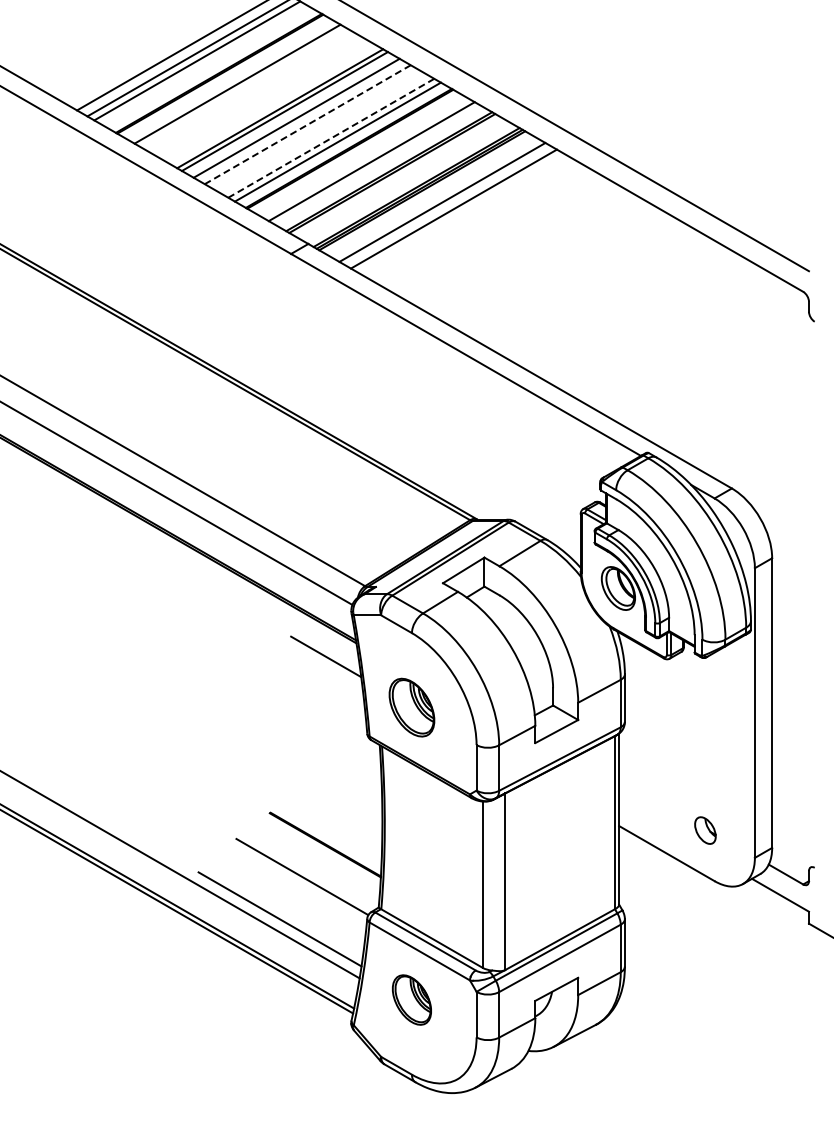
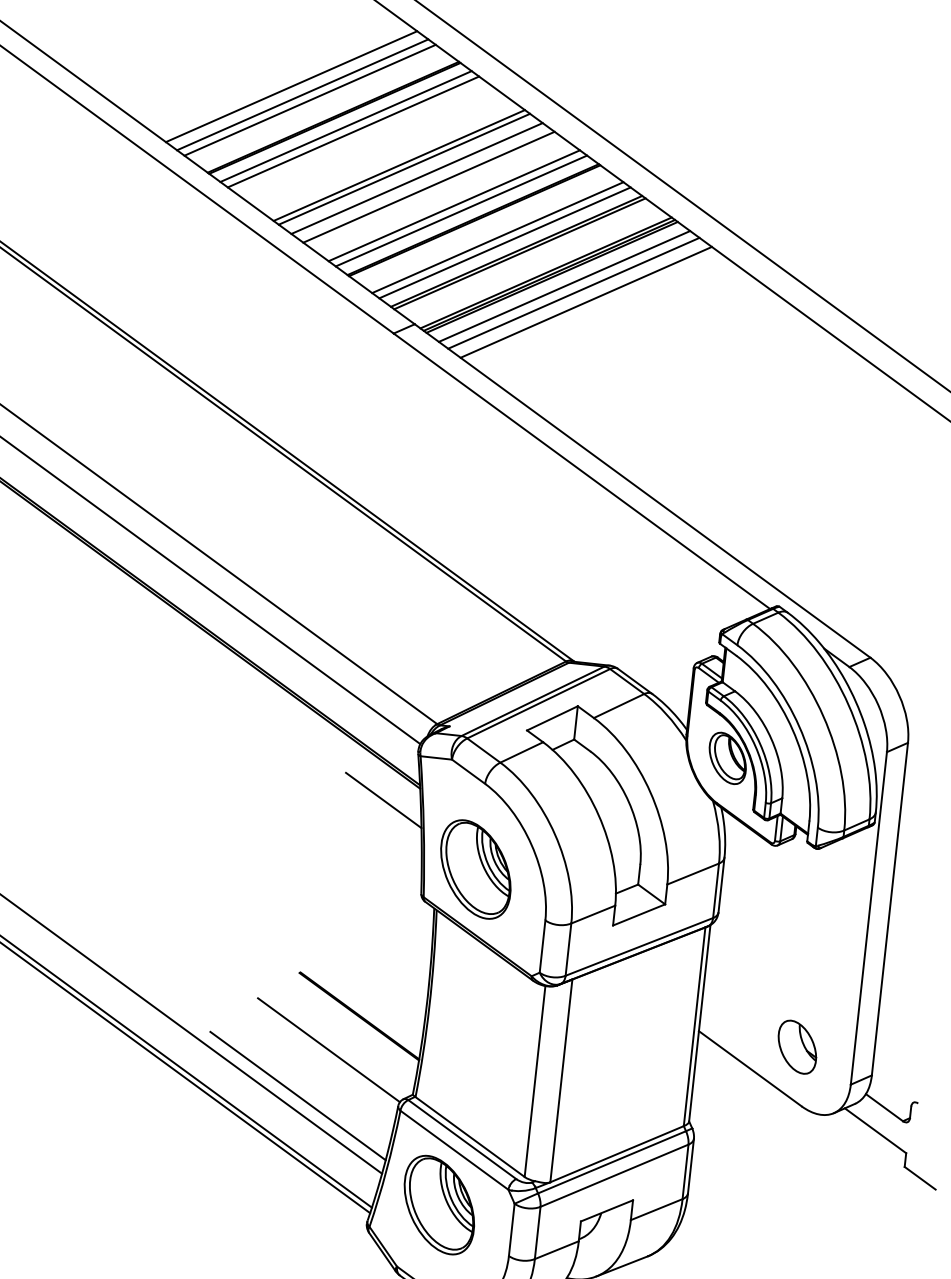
line: (230, 79) -> (345, 125), added
line: (307, 124) -> (428, 186), dashed -> solid
line: (331, 138) -> (454, 206), dashed -> solid
line: (378, 165) -> (505, 242), added
line: (433, 196) -> (564, 285), added
part: (411, 707) -> (475, 869), size x1.43
part: (705, 830) -> (797, 1047), size x1.67
part: (411, 999) -> (438, 1204), size x1.67

